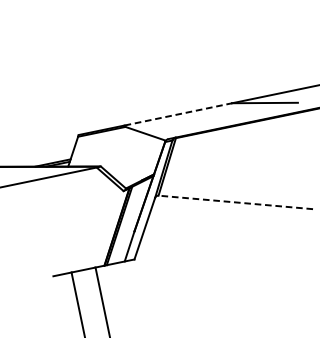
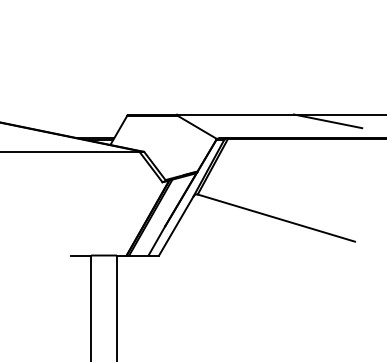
line: (179, 114) -> (236, 114), dashed -> solid
line: (234, 202) -> (275, 217), dashed -> solid

